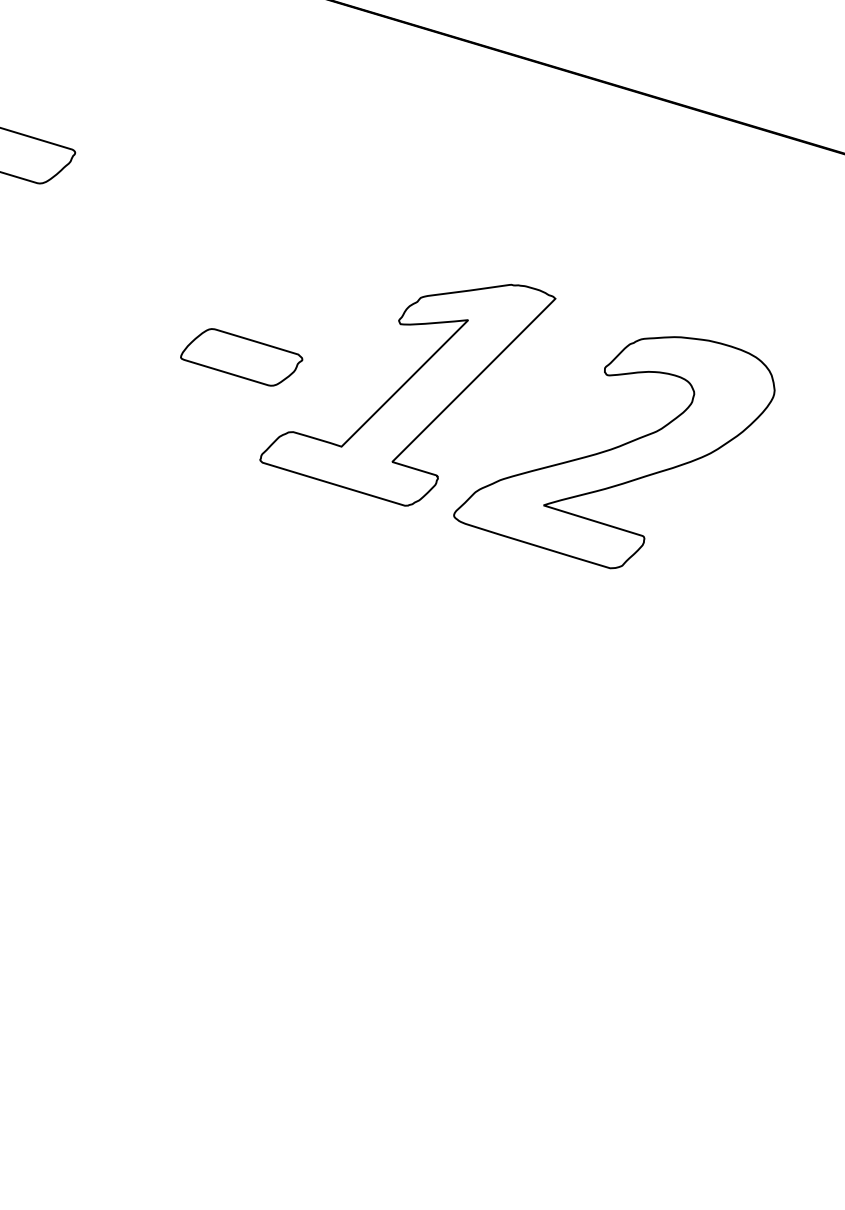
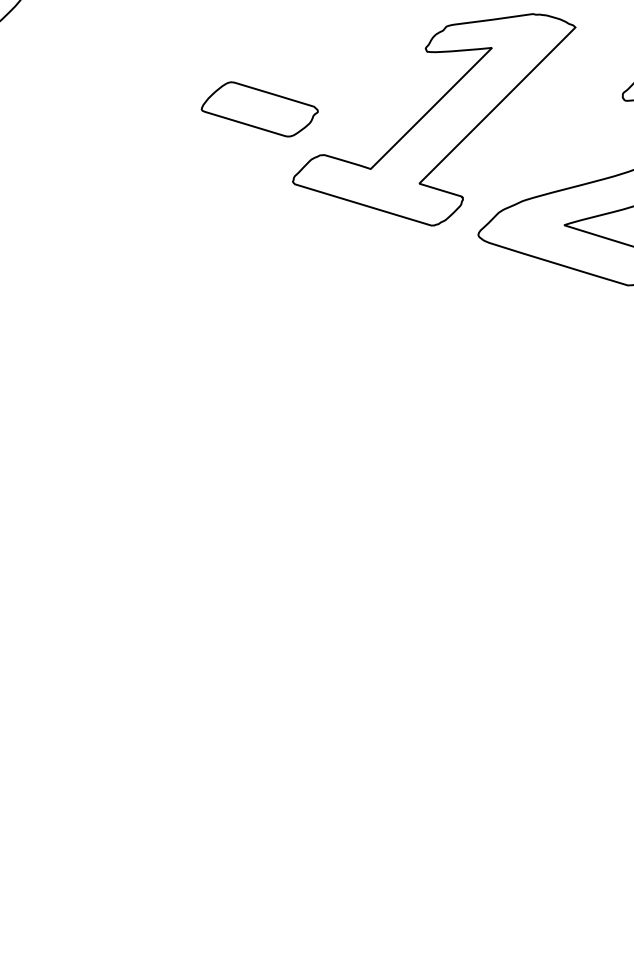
part: (241, 357) -> (259, 109), moved

